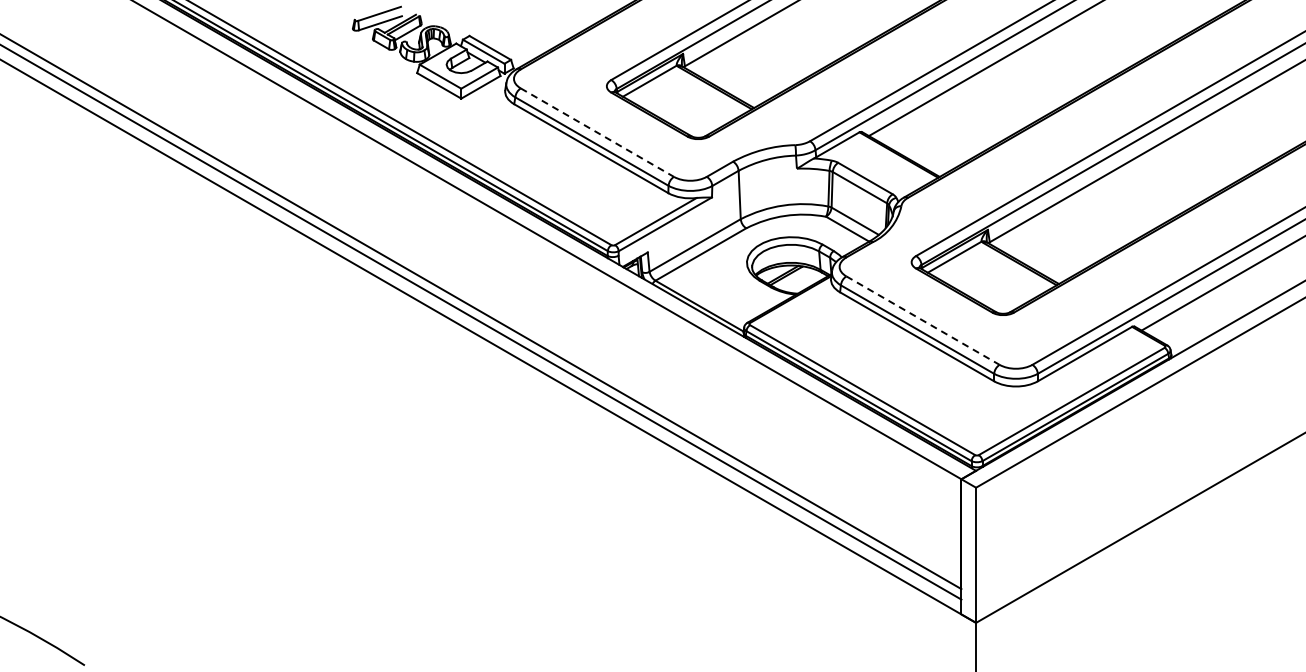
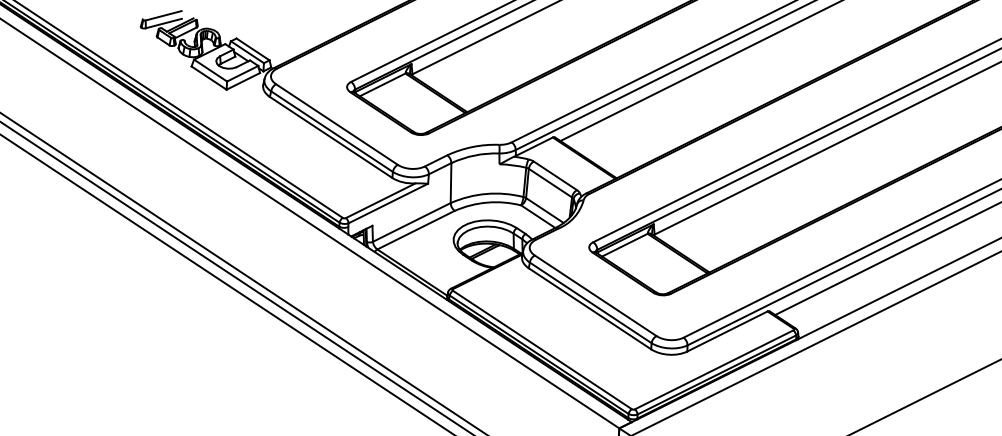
line: (597, 132) -> (337, 124), dashed -> solid
line: (923, 320) -> (596, 295), dashed -> solid

